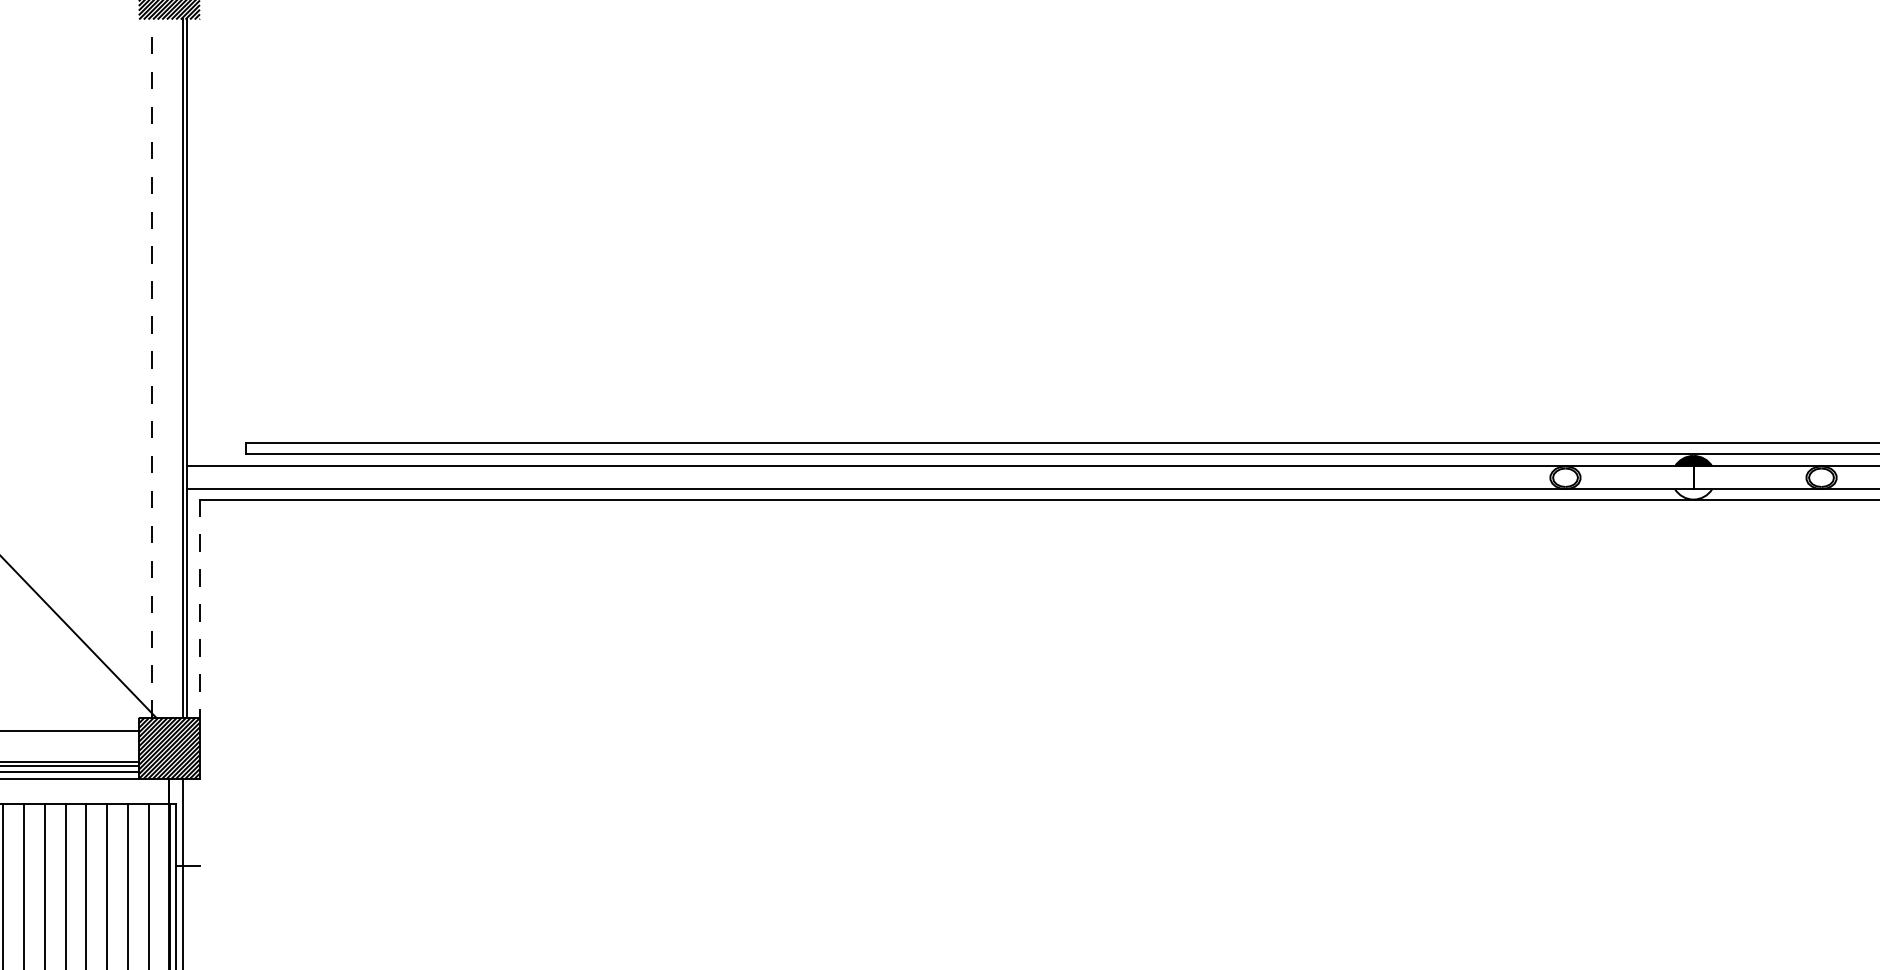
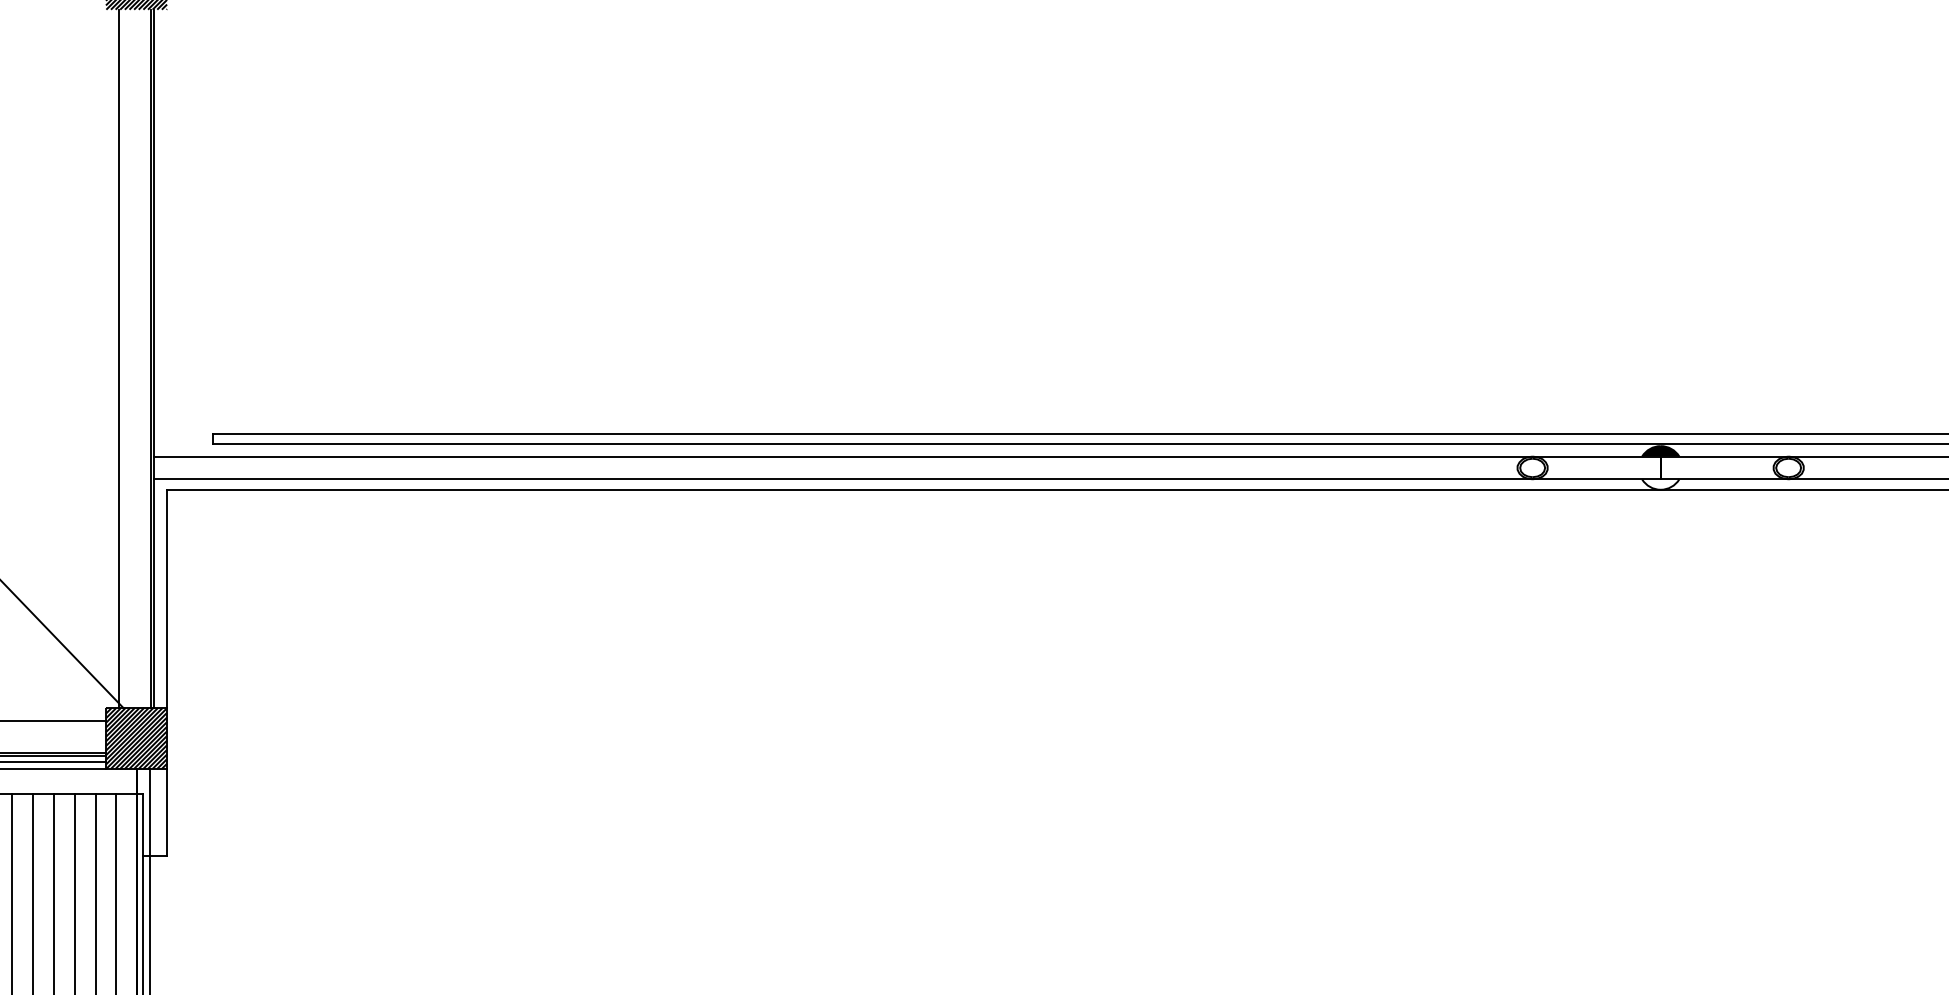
line: (152, 368) -> (119, 358), dashed -> solid
line: (200, 609) -> (167, 599), dashed -> solid
line: (200, 822) -> (167, 812), added

